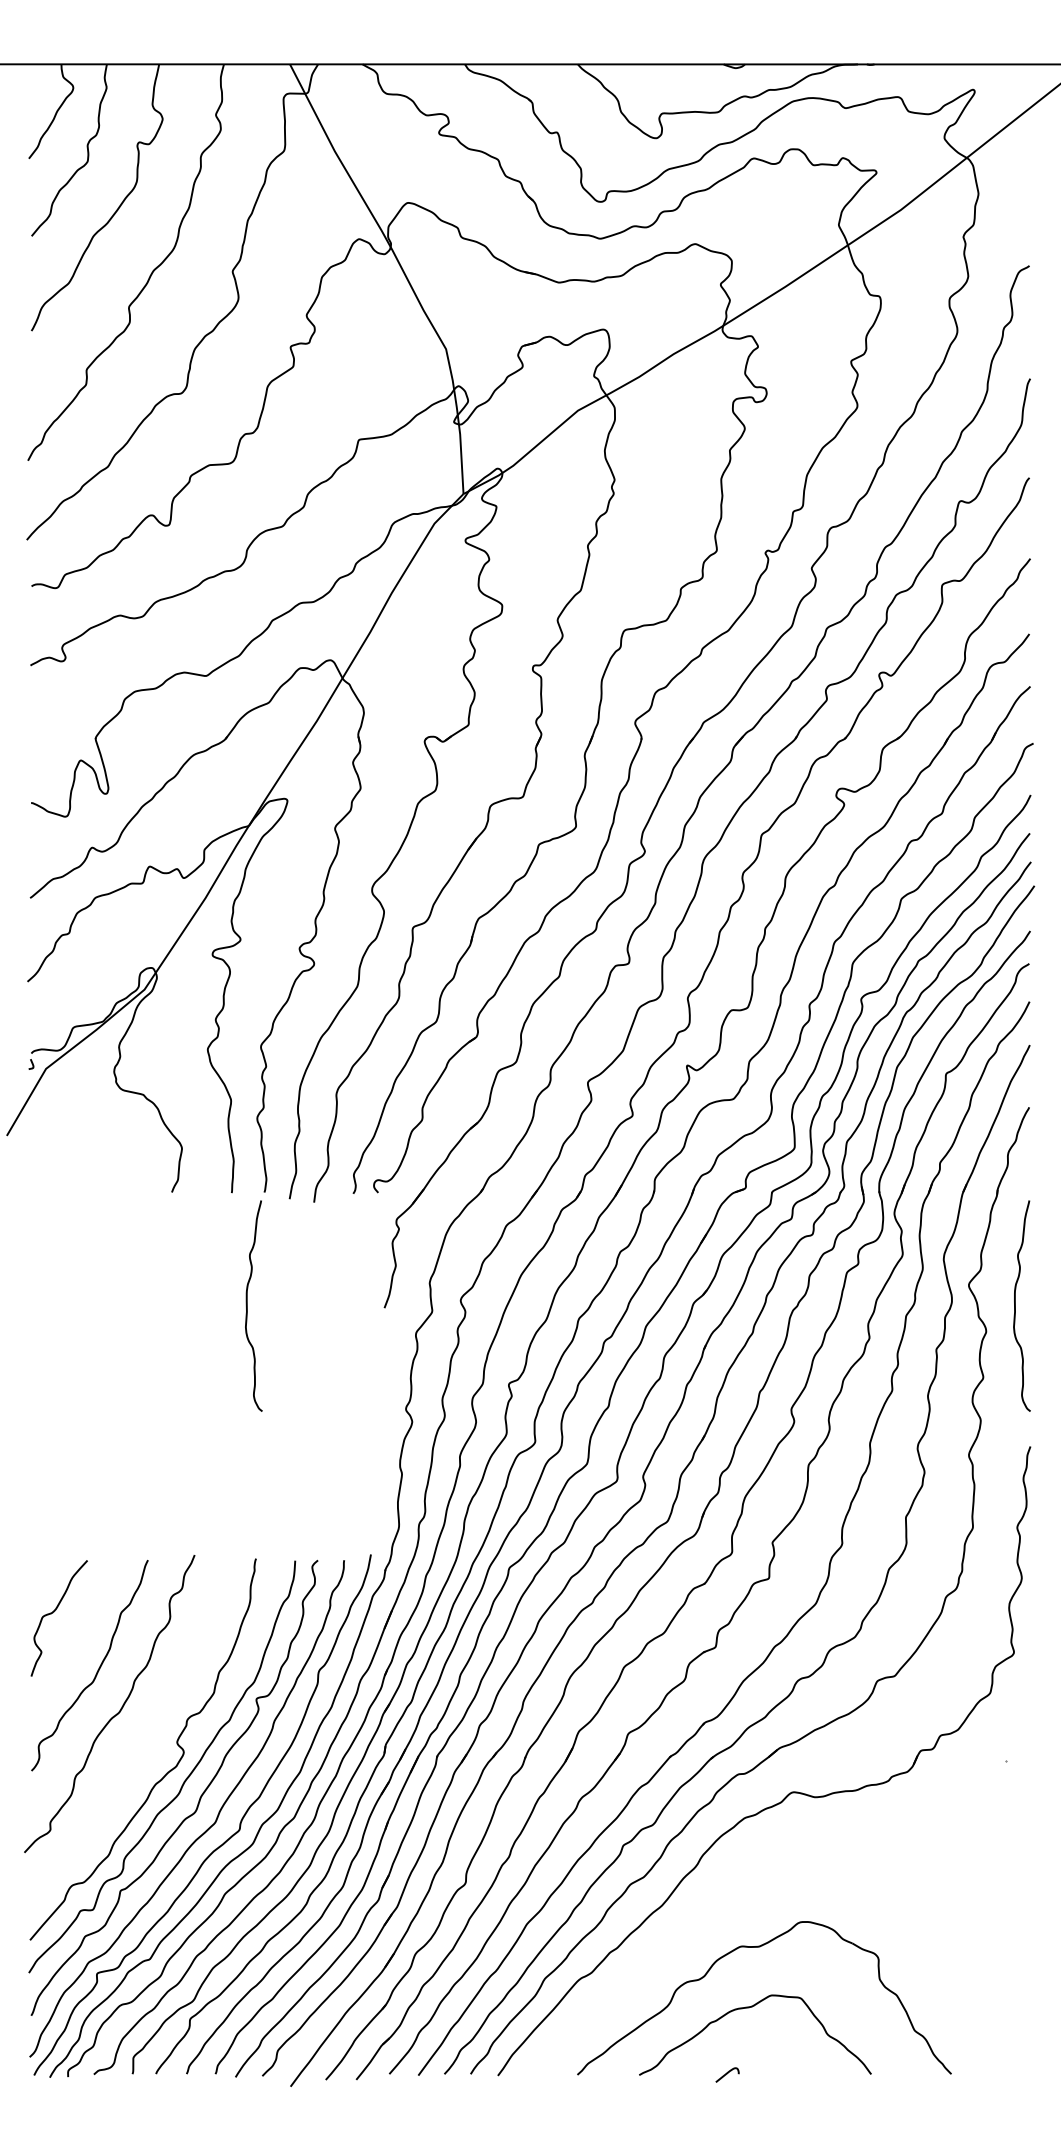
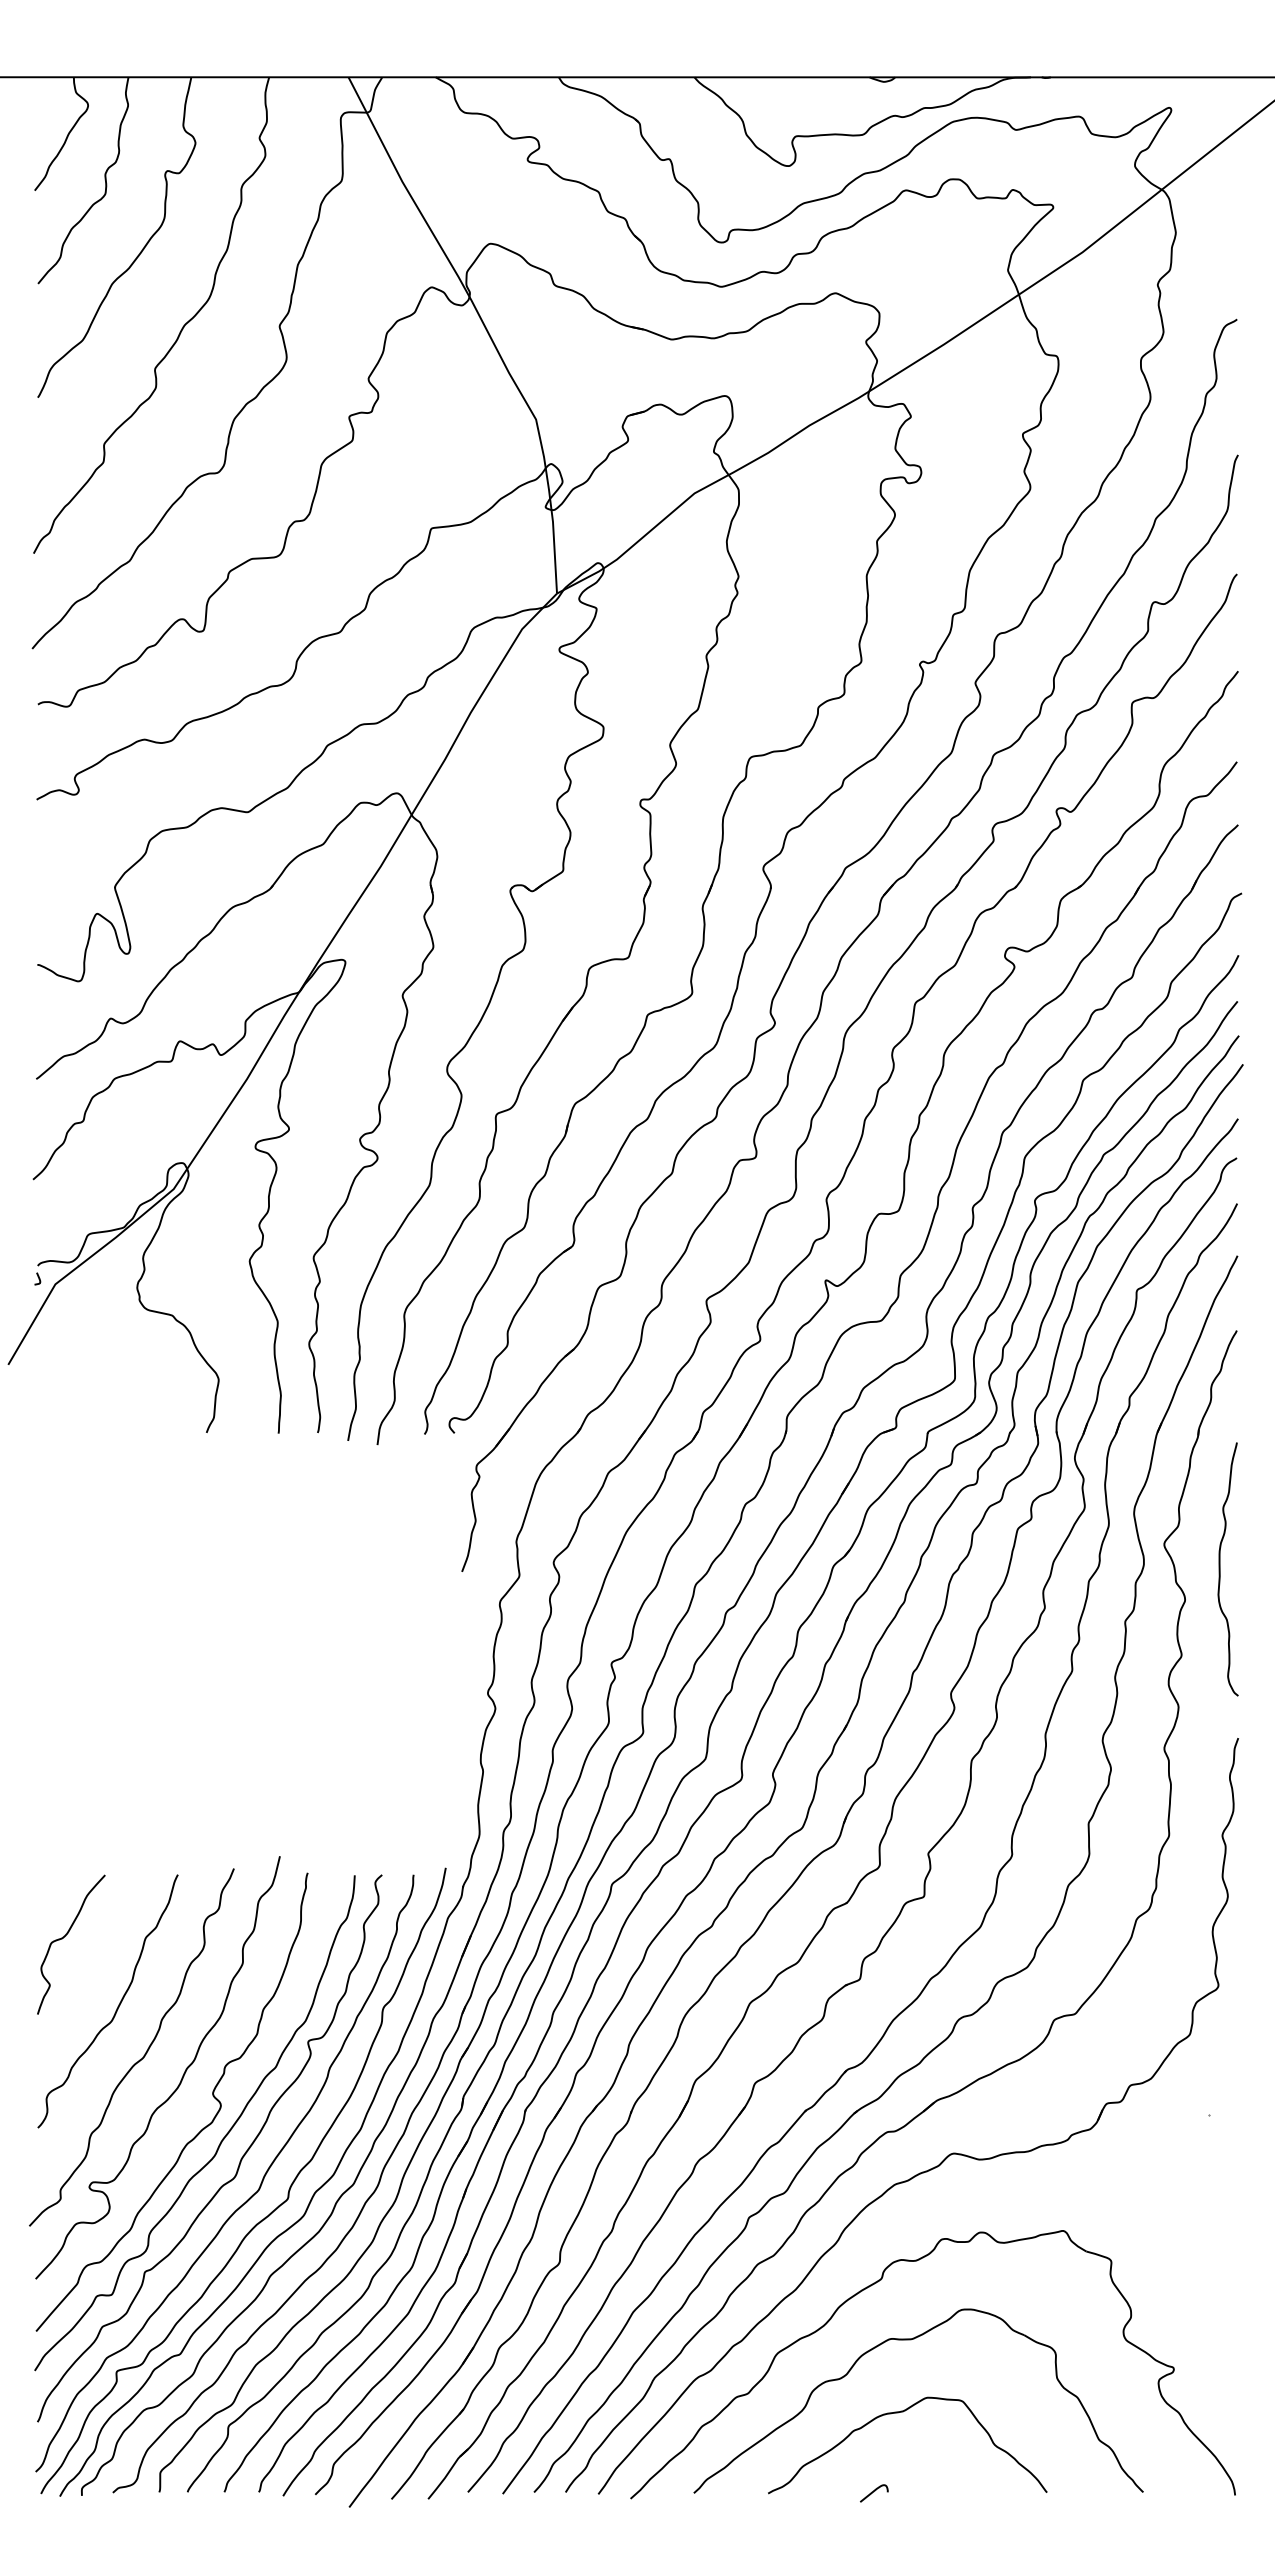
curve: (247, 1306) -> (297, 1569), removed
curve: (151, 1728) -> (181, 2077), added
part: (731, 1899) -> (878, 2282), added

